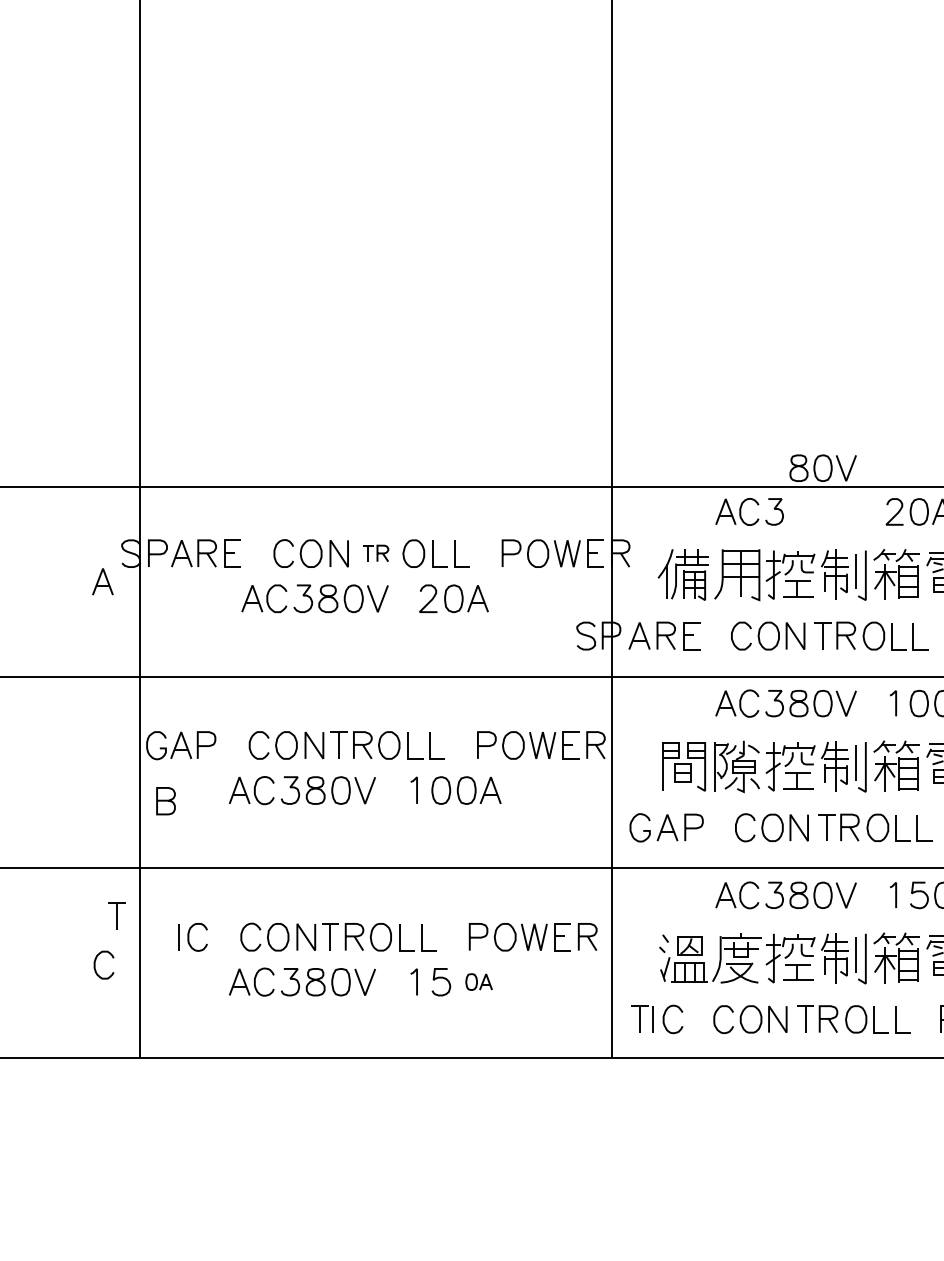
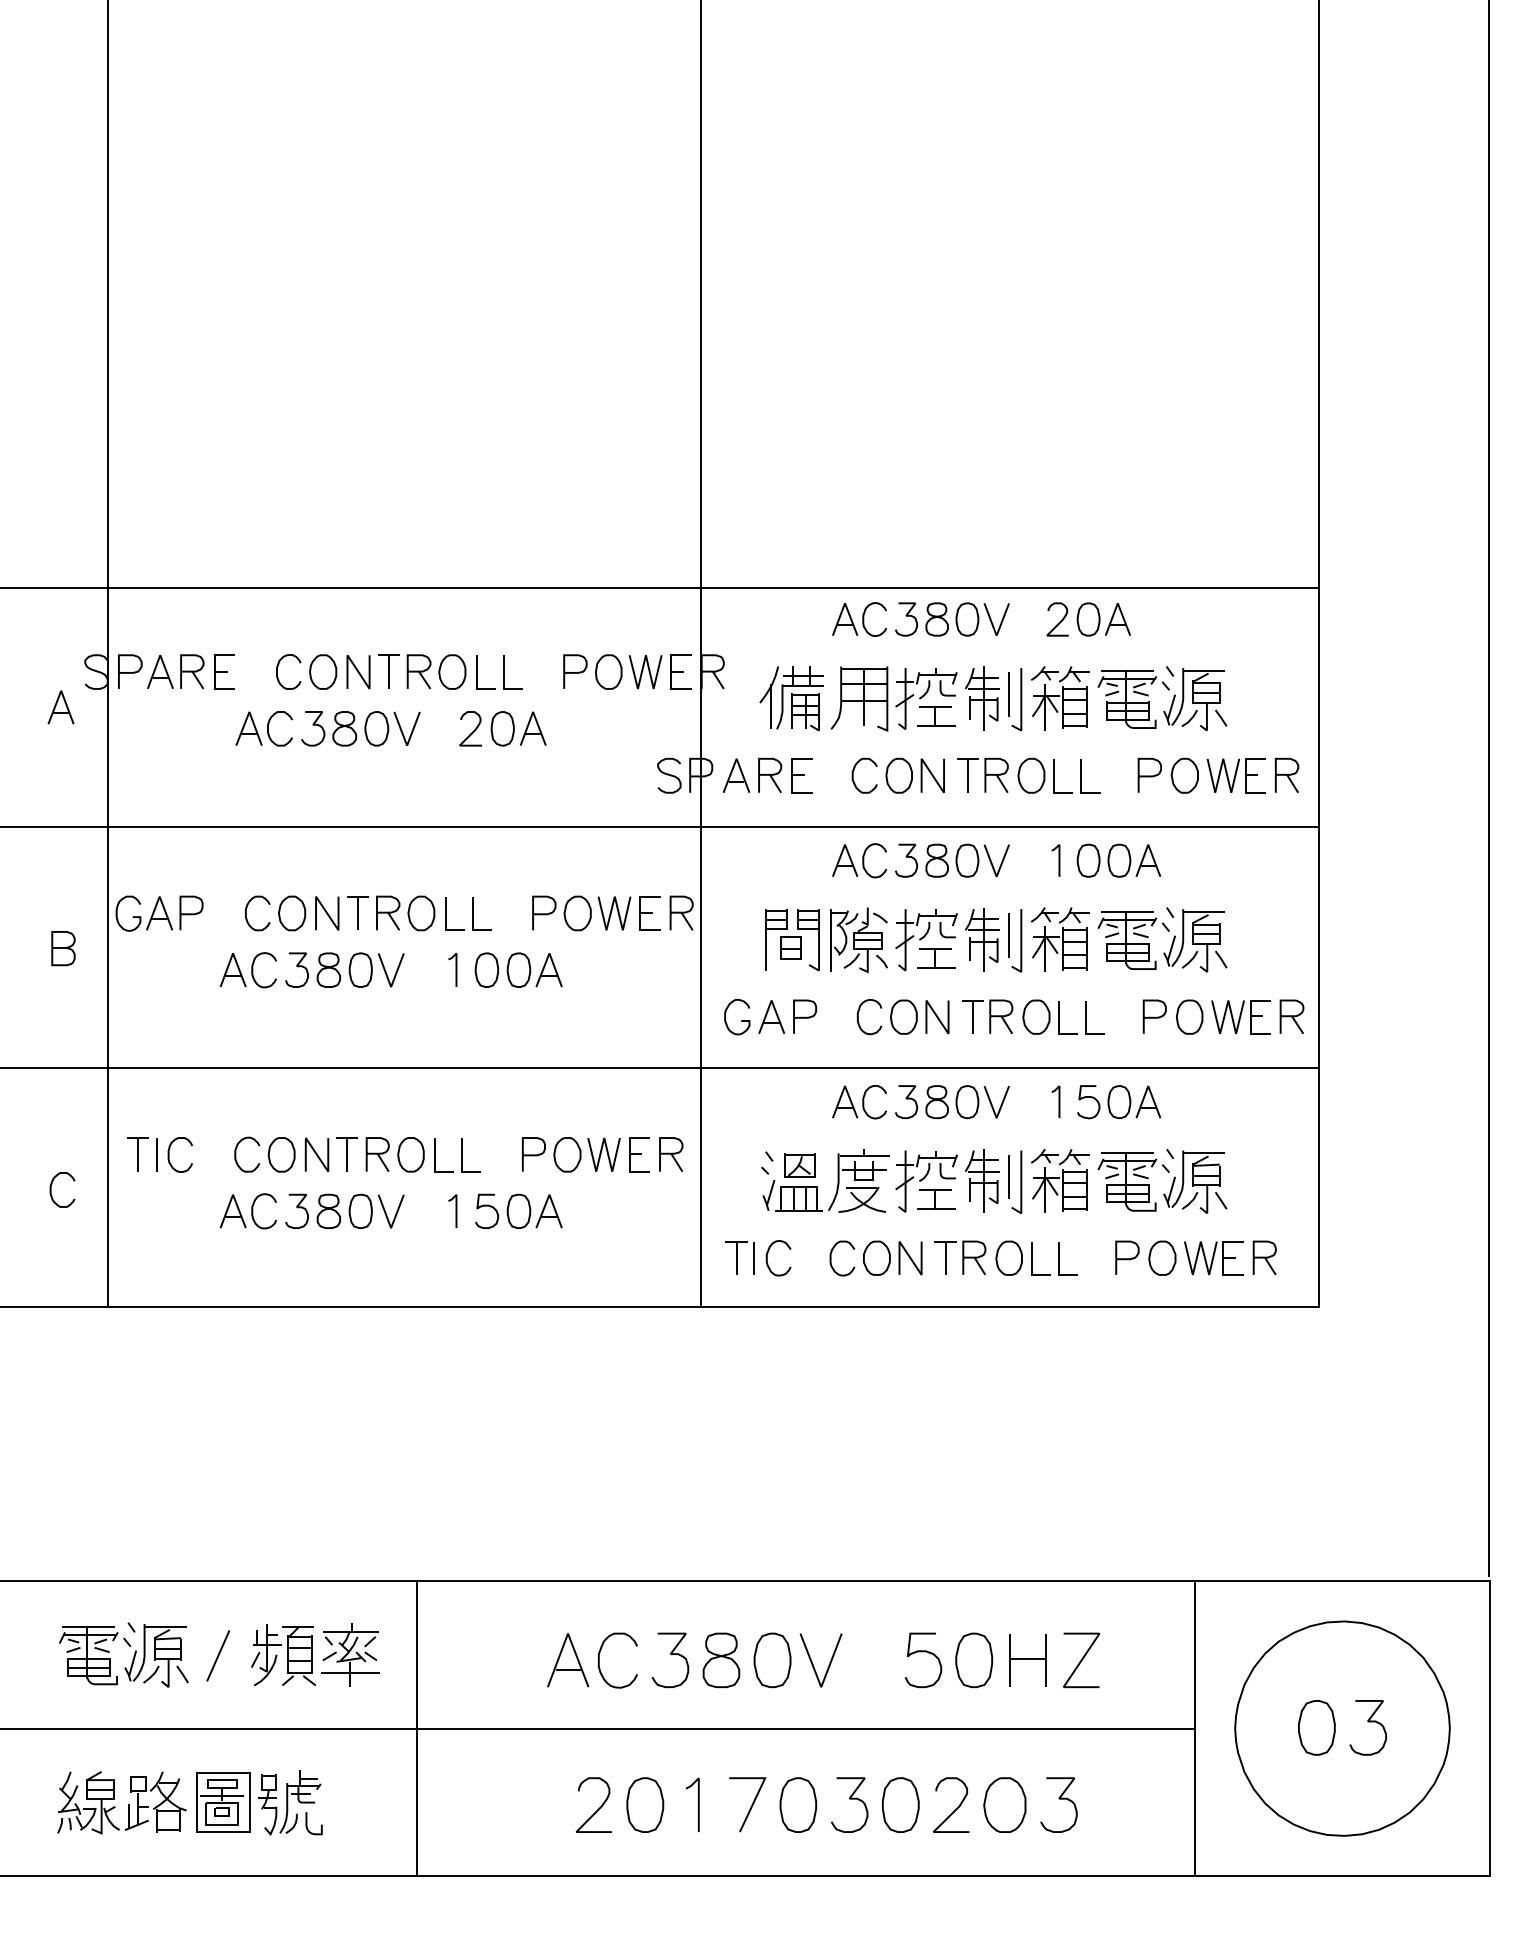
part: (823, 468) -> (967, 619), moved
part: (375, 553) -> (404, 671), size x1.67
curve: (166, 801) -> (63, 948), moved
part: (116, 916) -> (137, 1154), moved
part: (479, 981) -> (534, 1210), size x1.67

